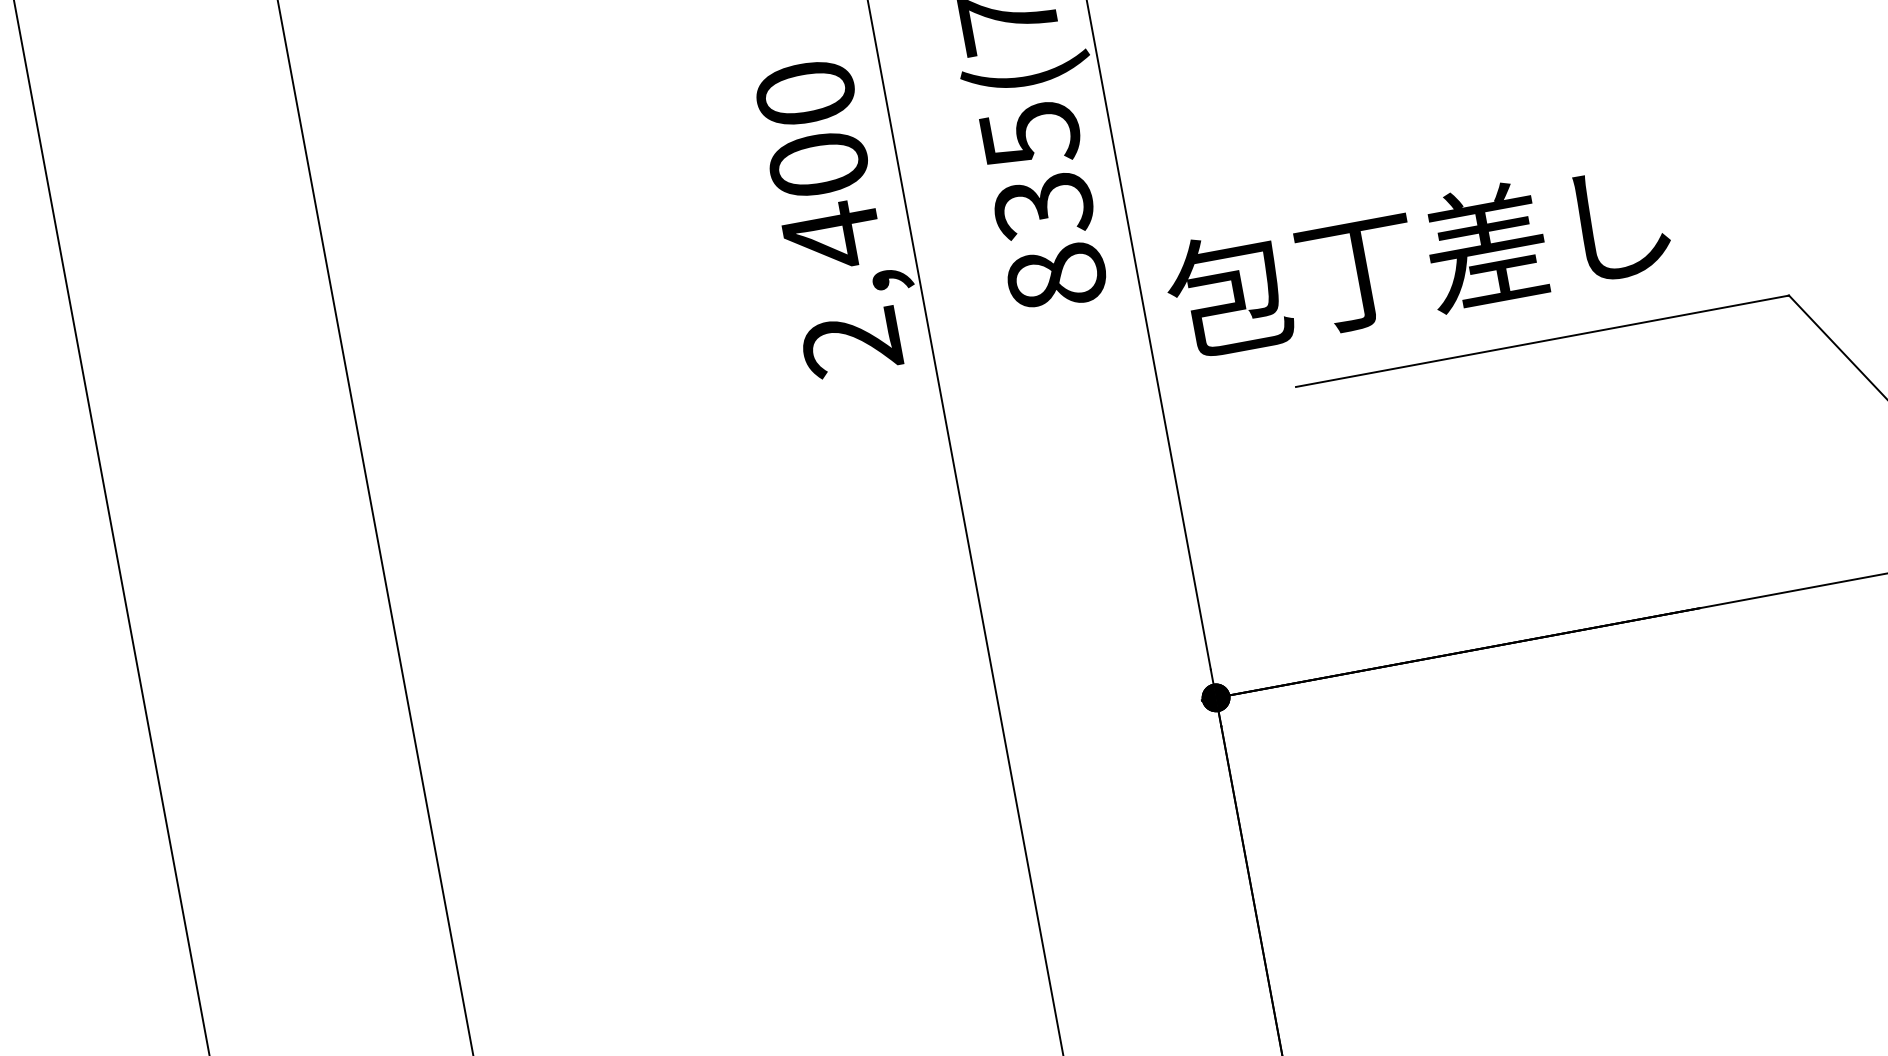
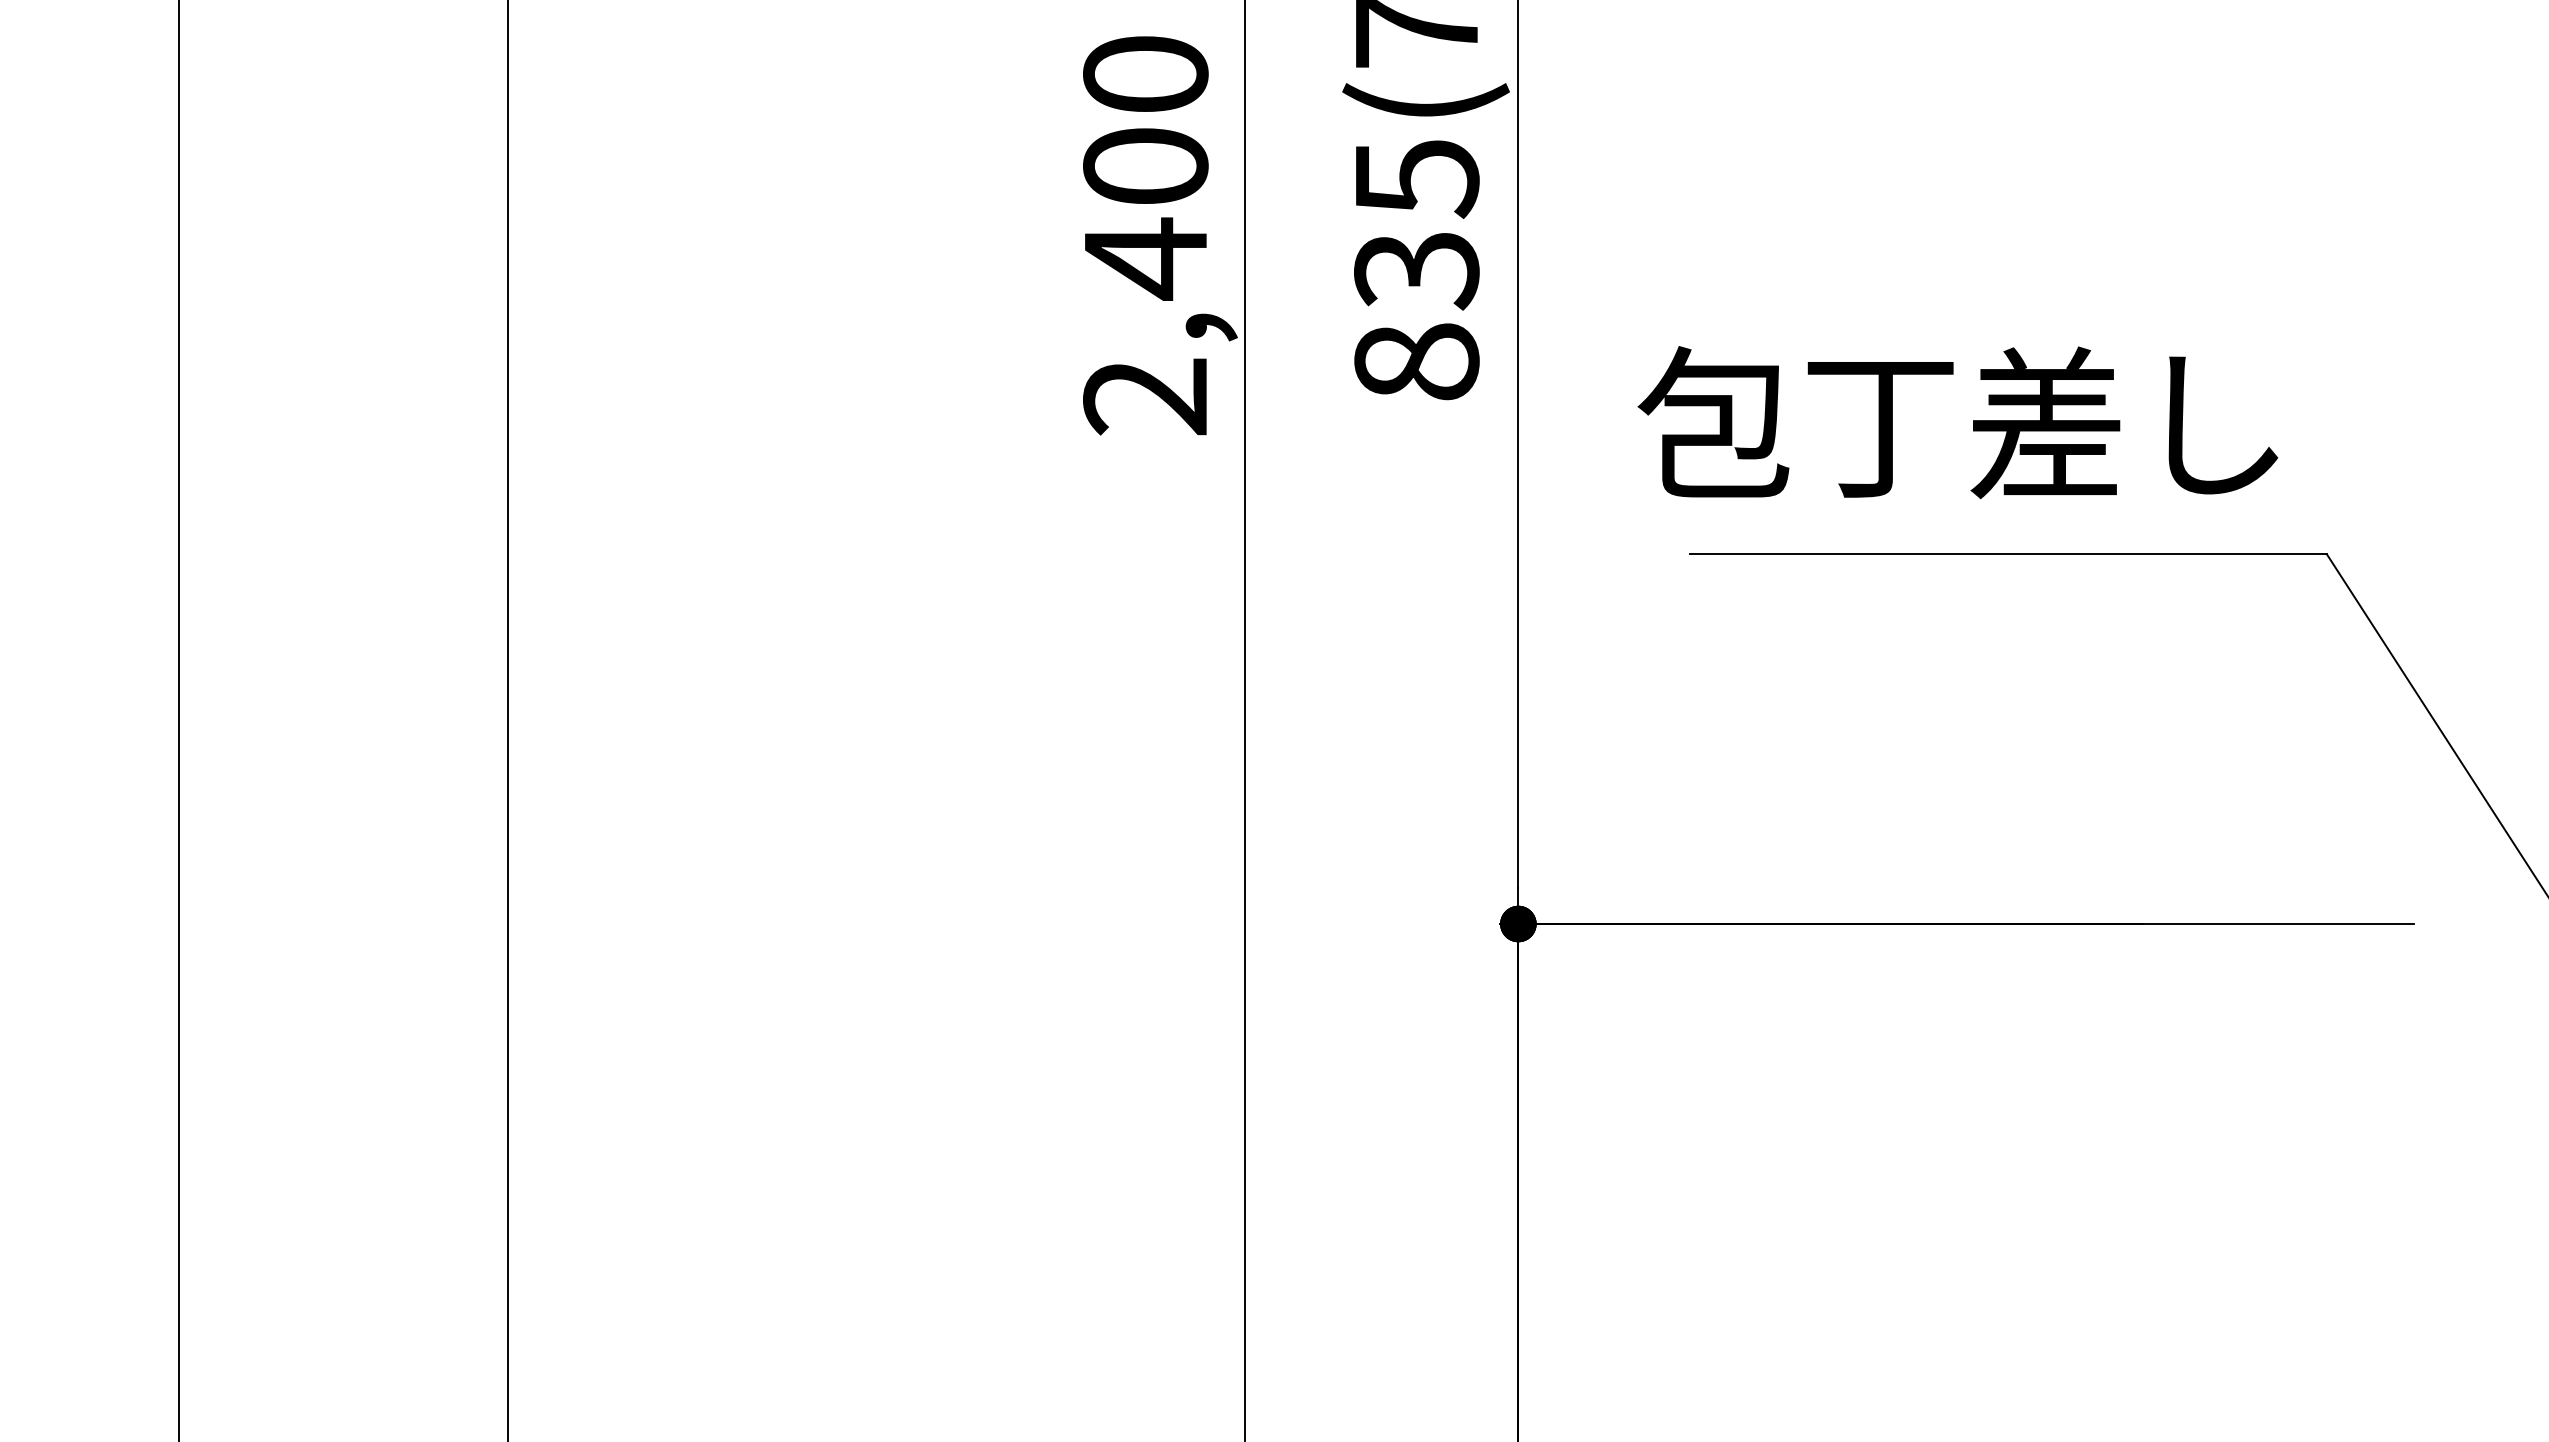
text: (1417, 258) -> (1957, 422), moved

